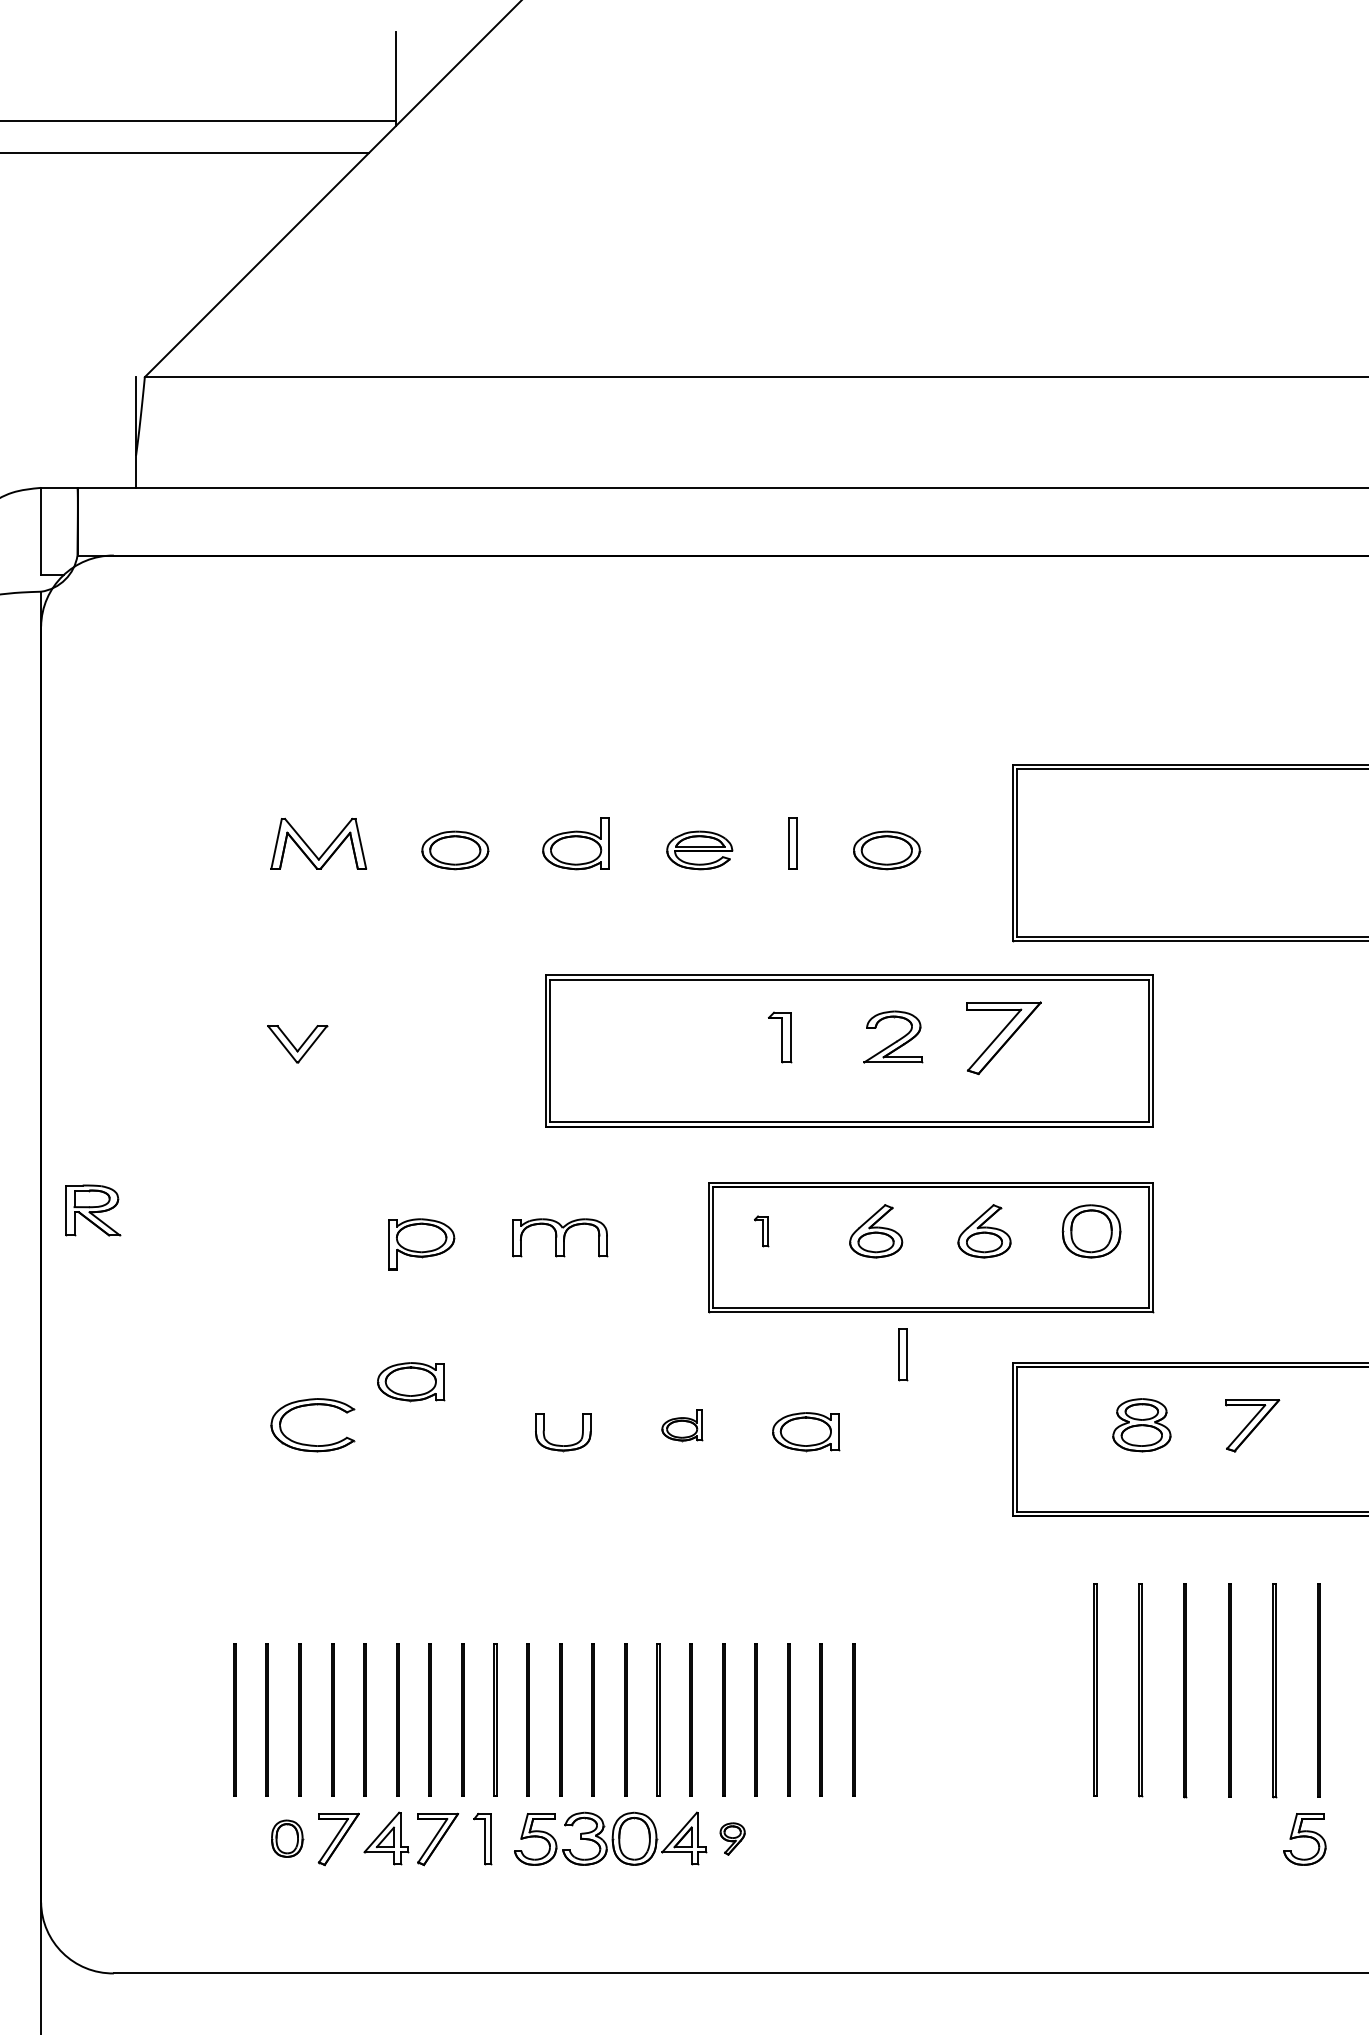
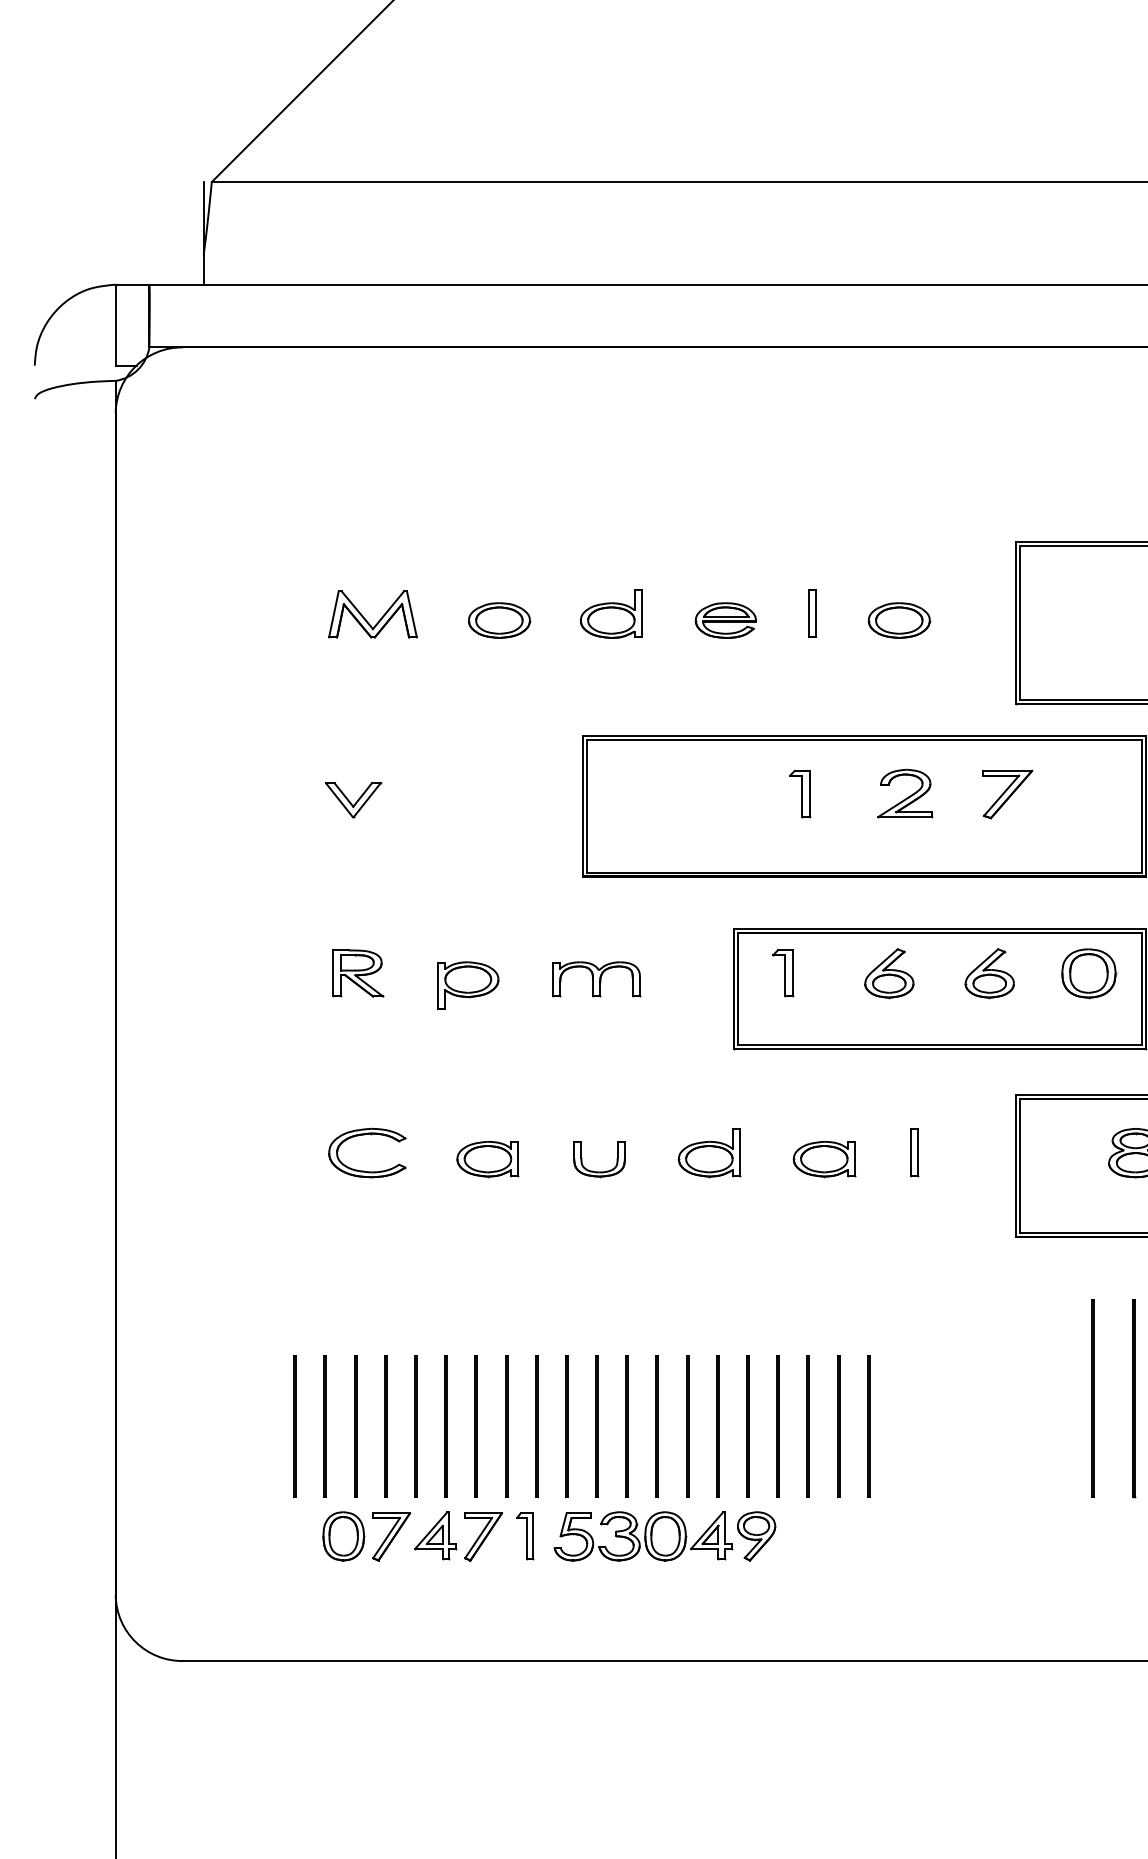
part: (1003, 1037) -> (1007, 793), size x0.71
part: (93, 1210) -> (358, 973), moved
part: (761, 1231) -> (783, 973), size x1.67
part: (903, 1354) -> (914, 1152), moved
part: (411, 1382) -> (488, 1159), moved
part: (682, 1425) -> (709, 1153), size x1.67
part: (287, 1838) -> (343, 1536), size x1.43
part: (732, 1838) -> (756, 1536), size x1.67

